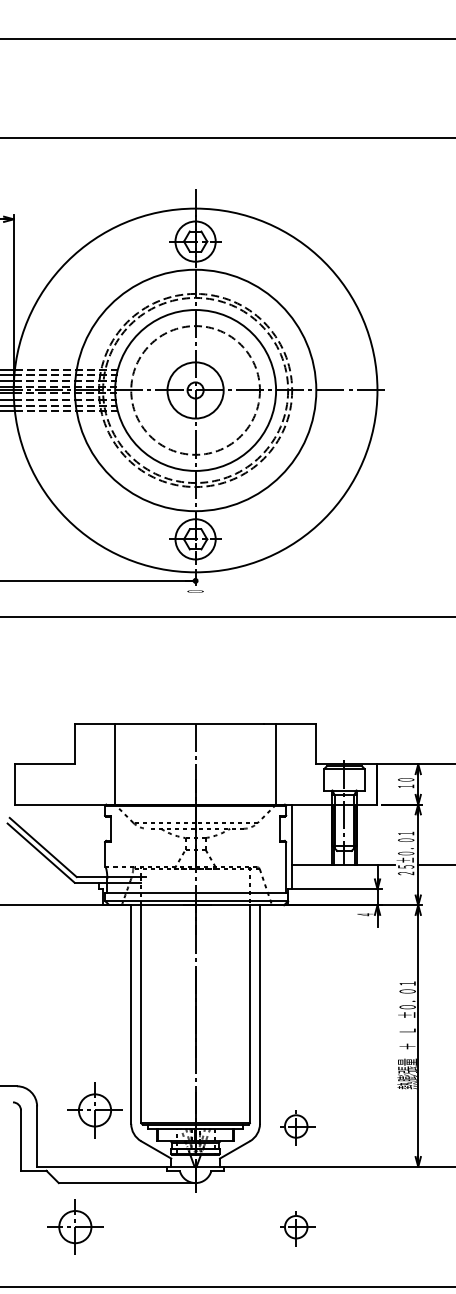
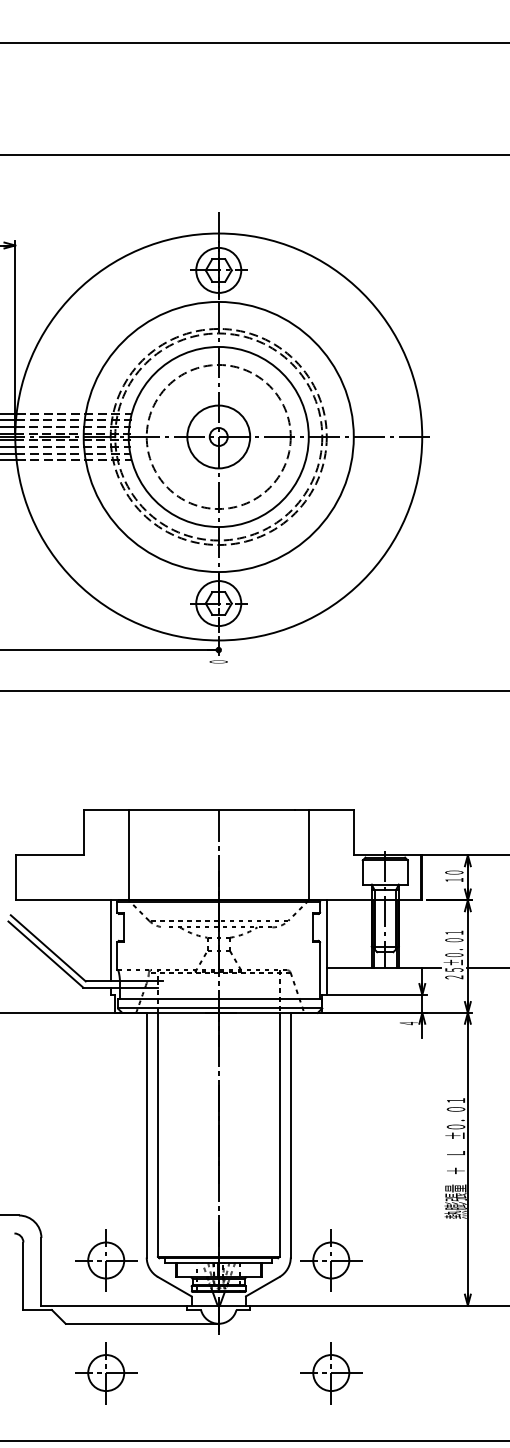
line: (98, 840) -> (110, 940), added
part: (95, 1110) -> (106, 1260), moved
part: (296, 1126) -> (331, 1260), size x1.43
part: (75, 1227) -> (106, 1373), moved
part: (296, 1227) -> (331, 1373), size x1.43

